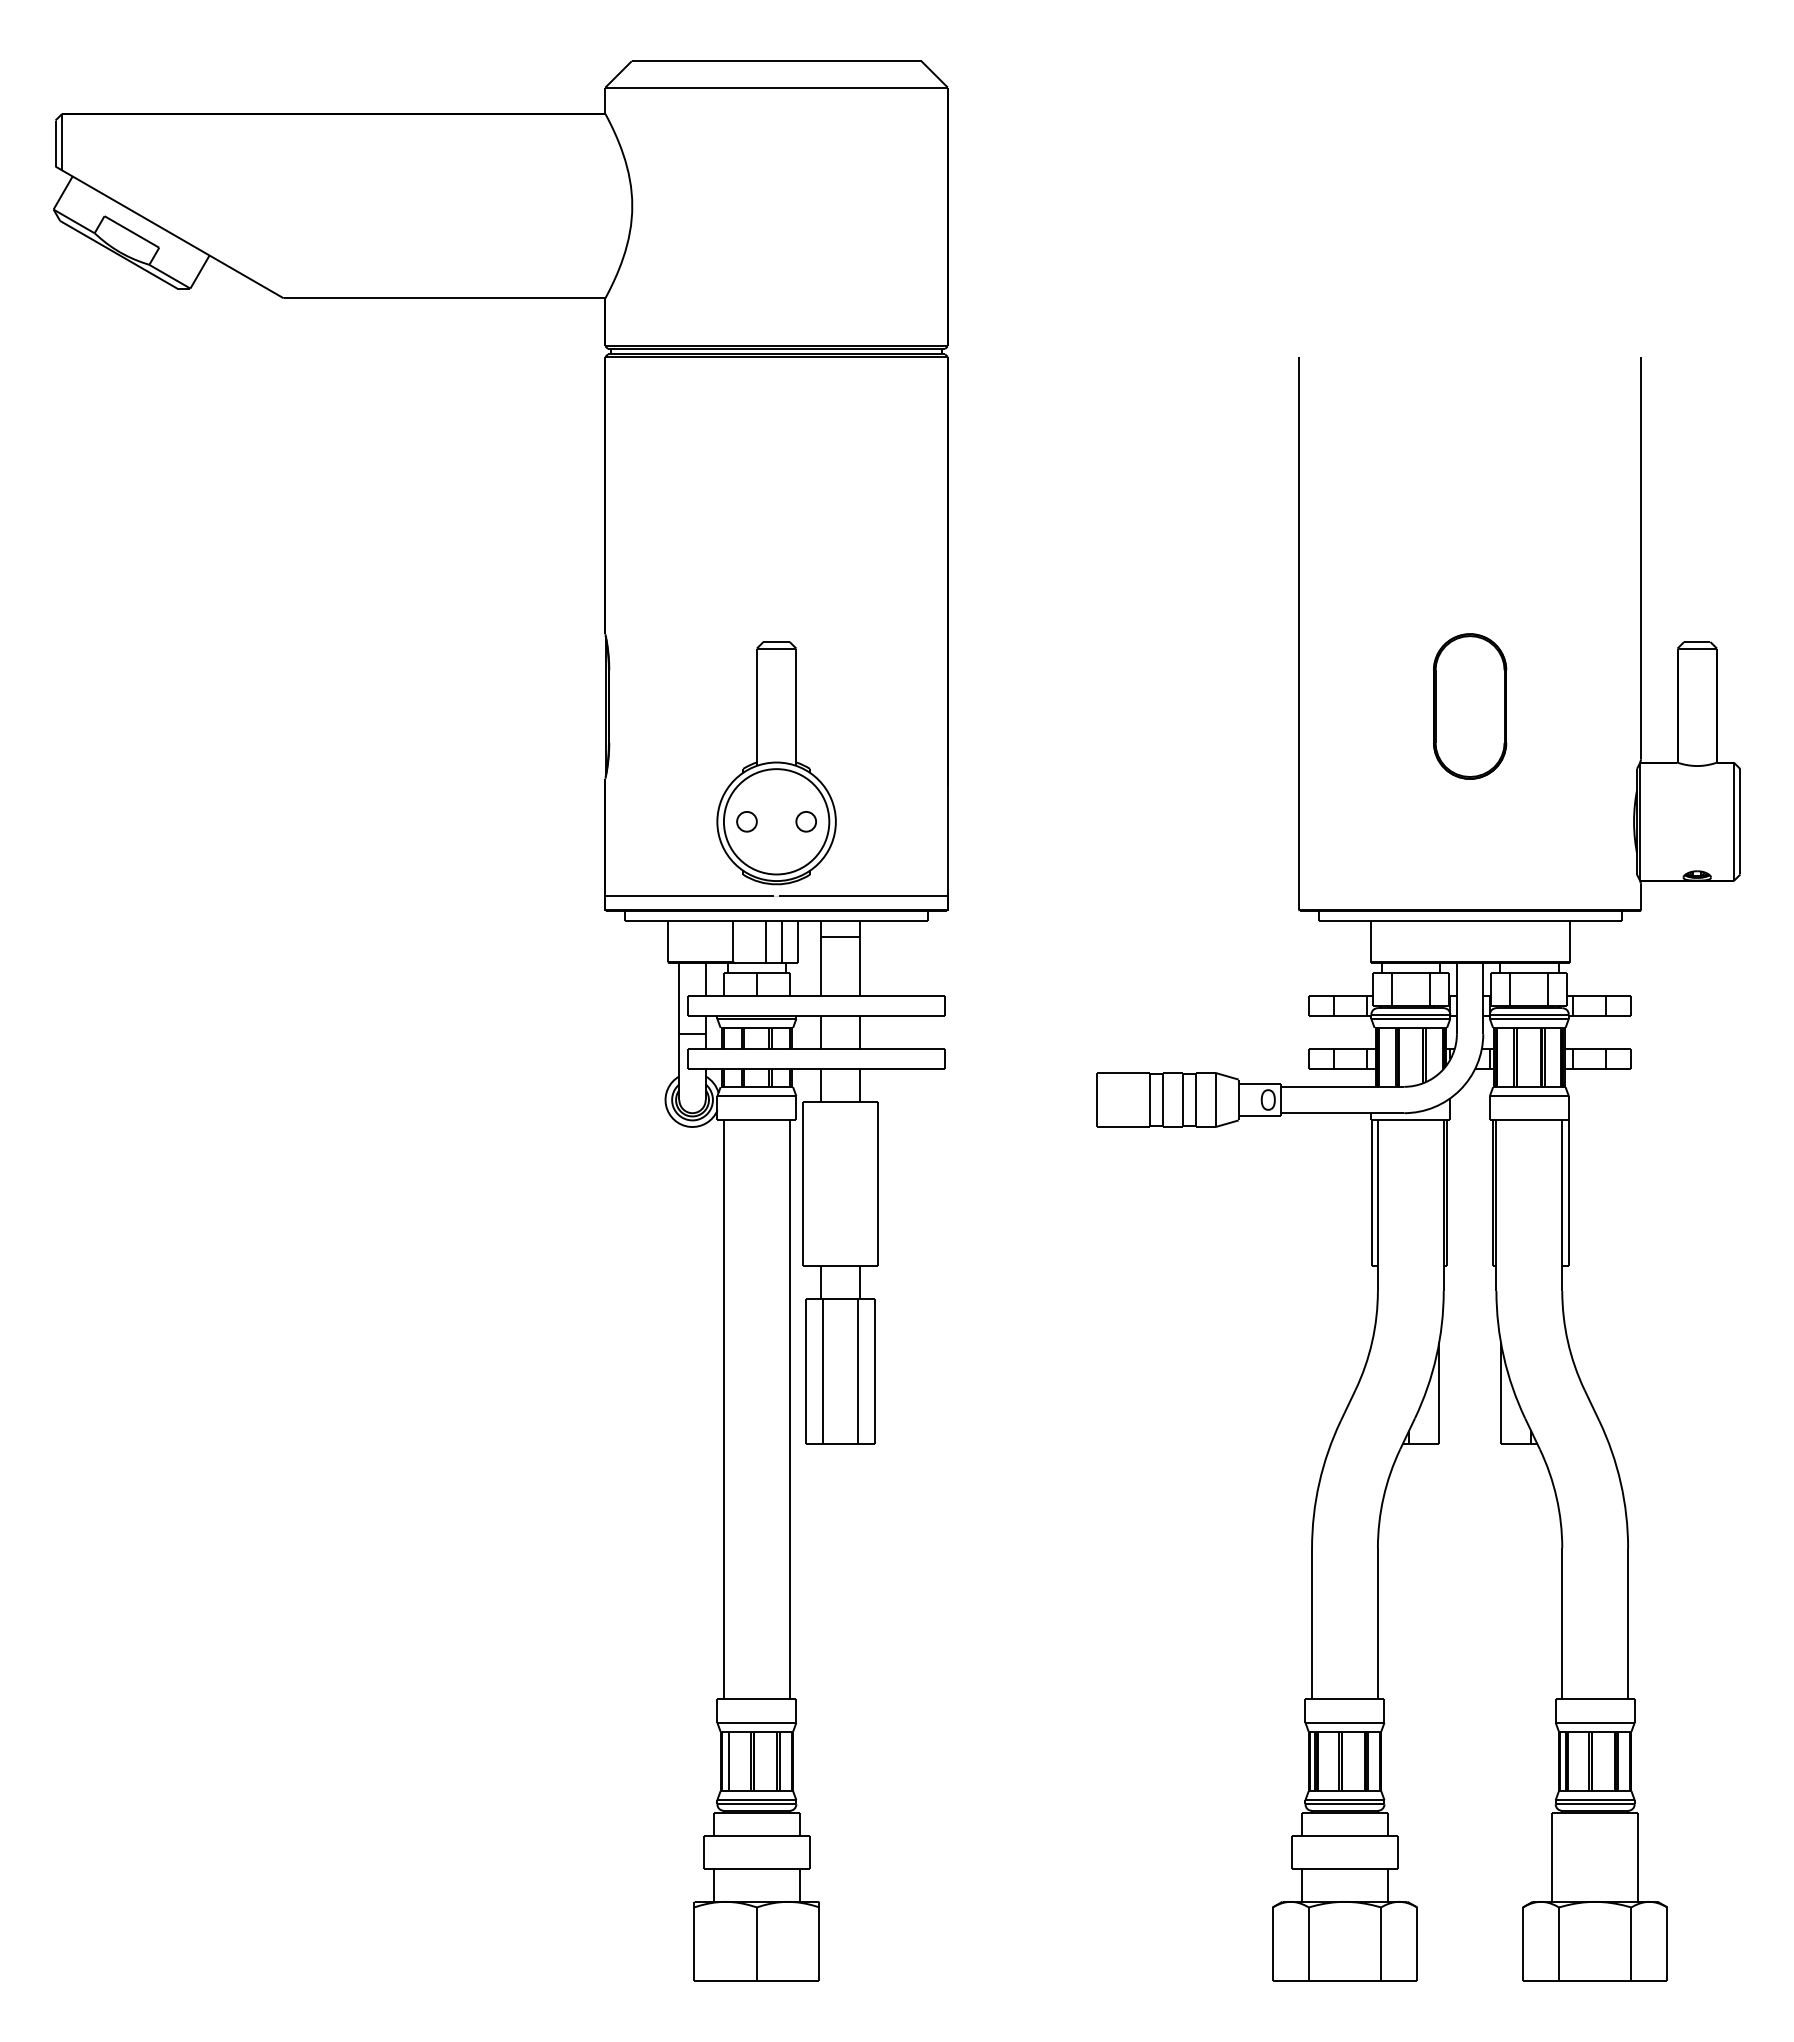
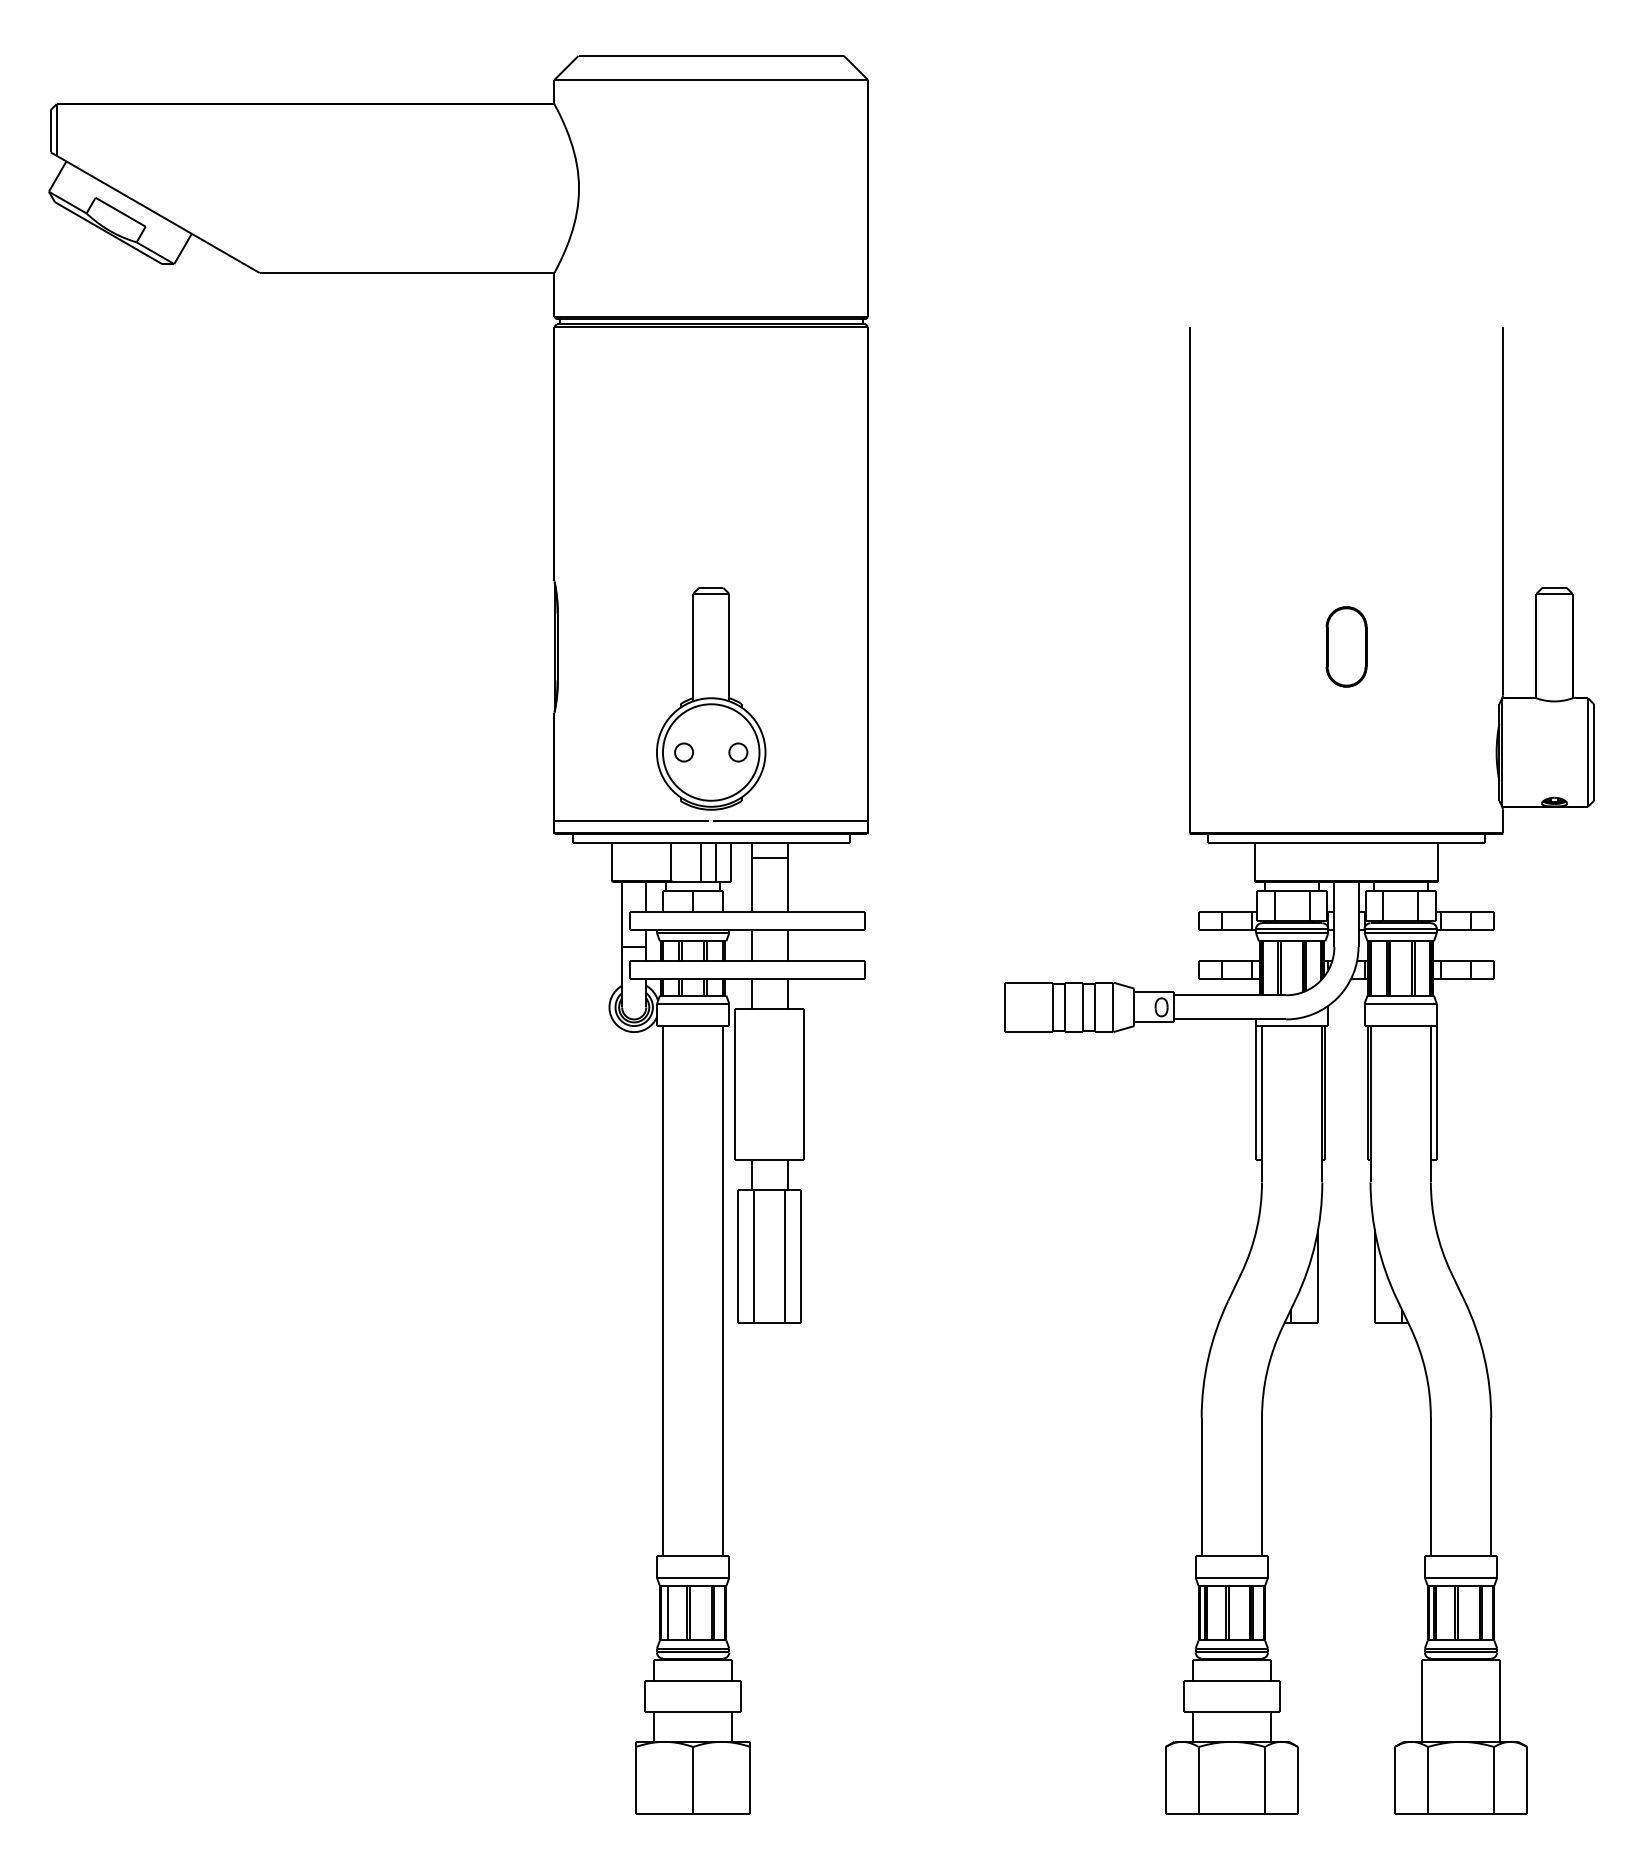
part: (1470, 706) -> (1346, 646), size x0.6

